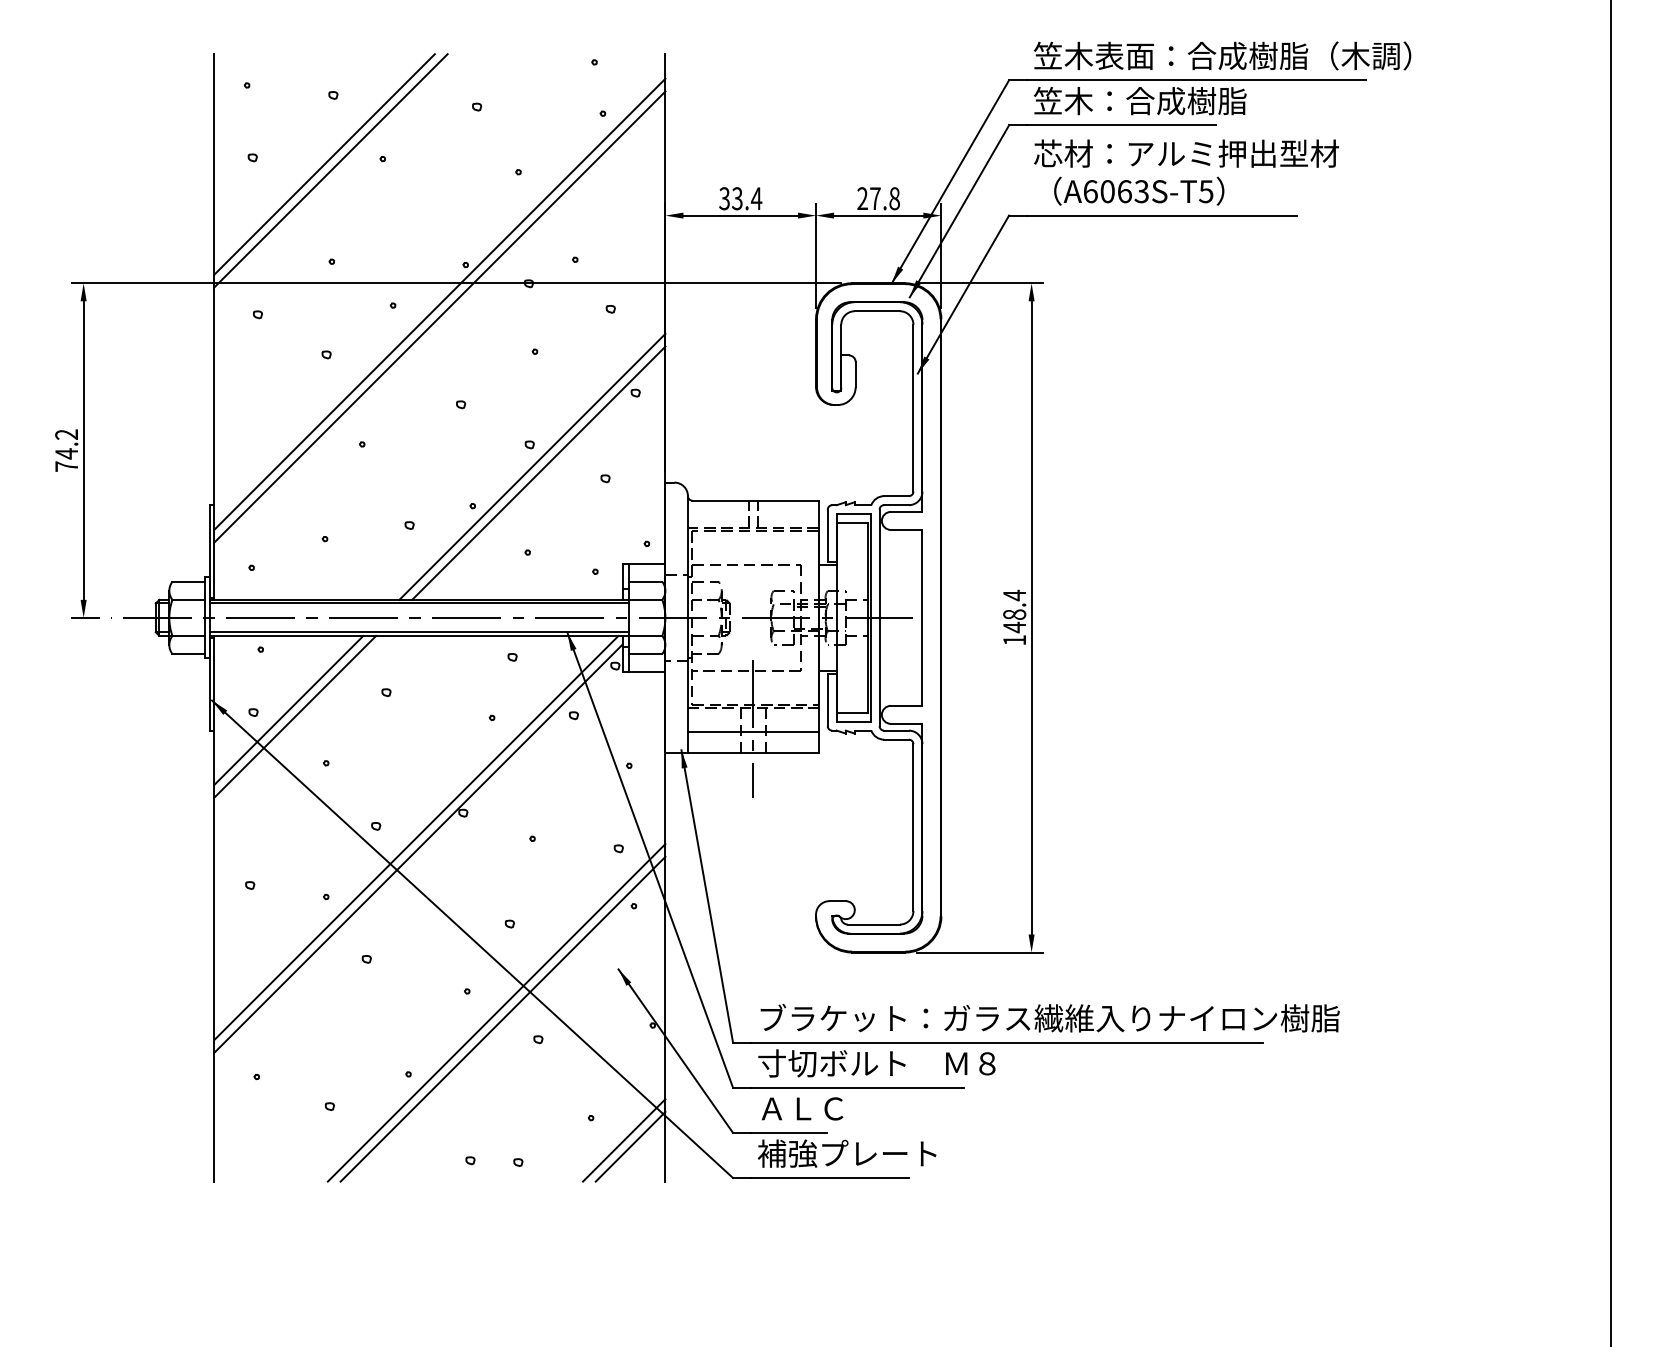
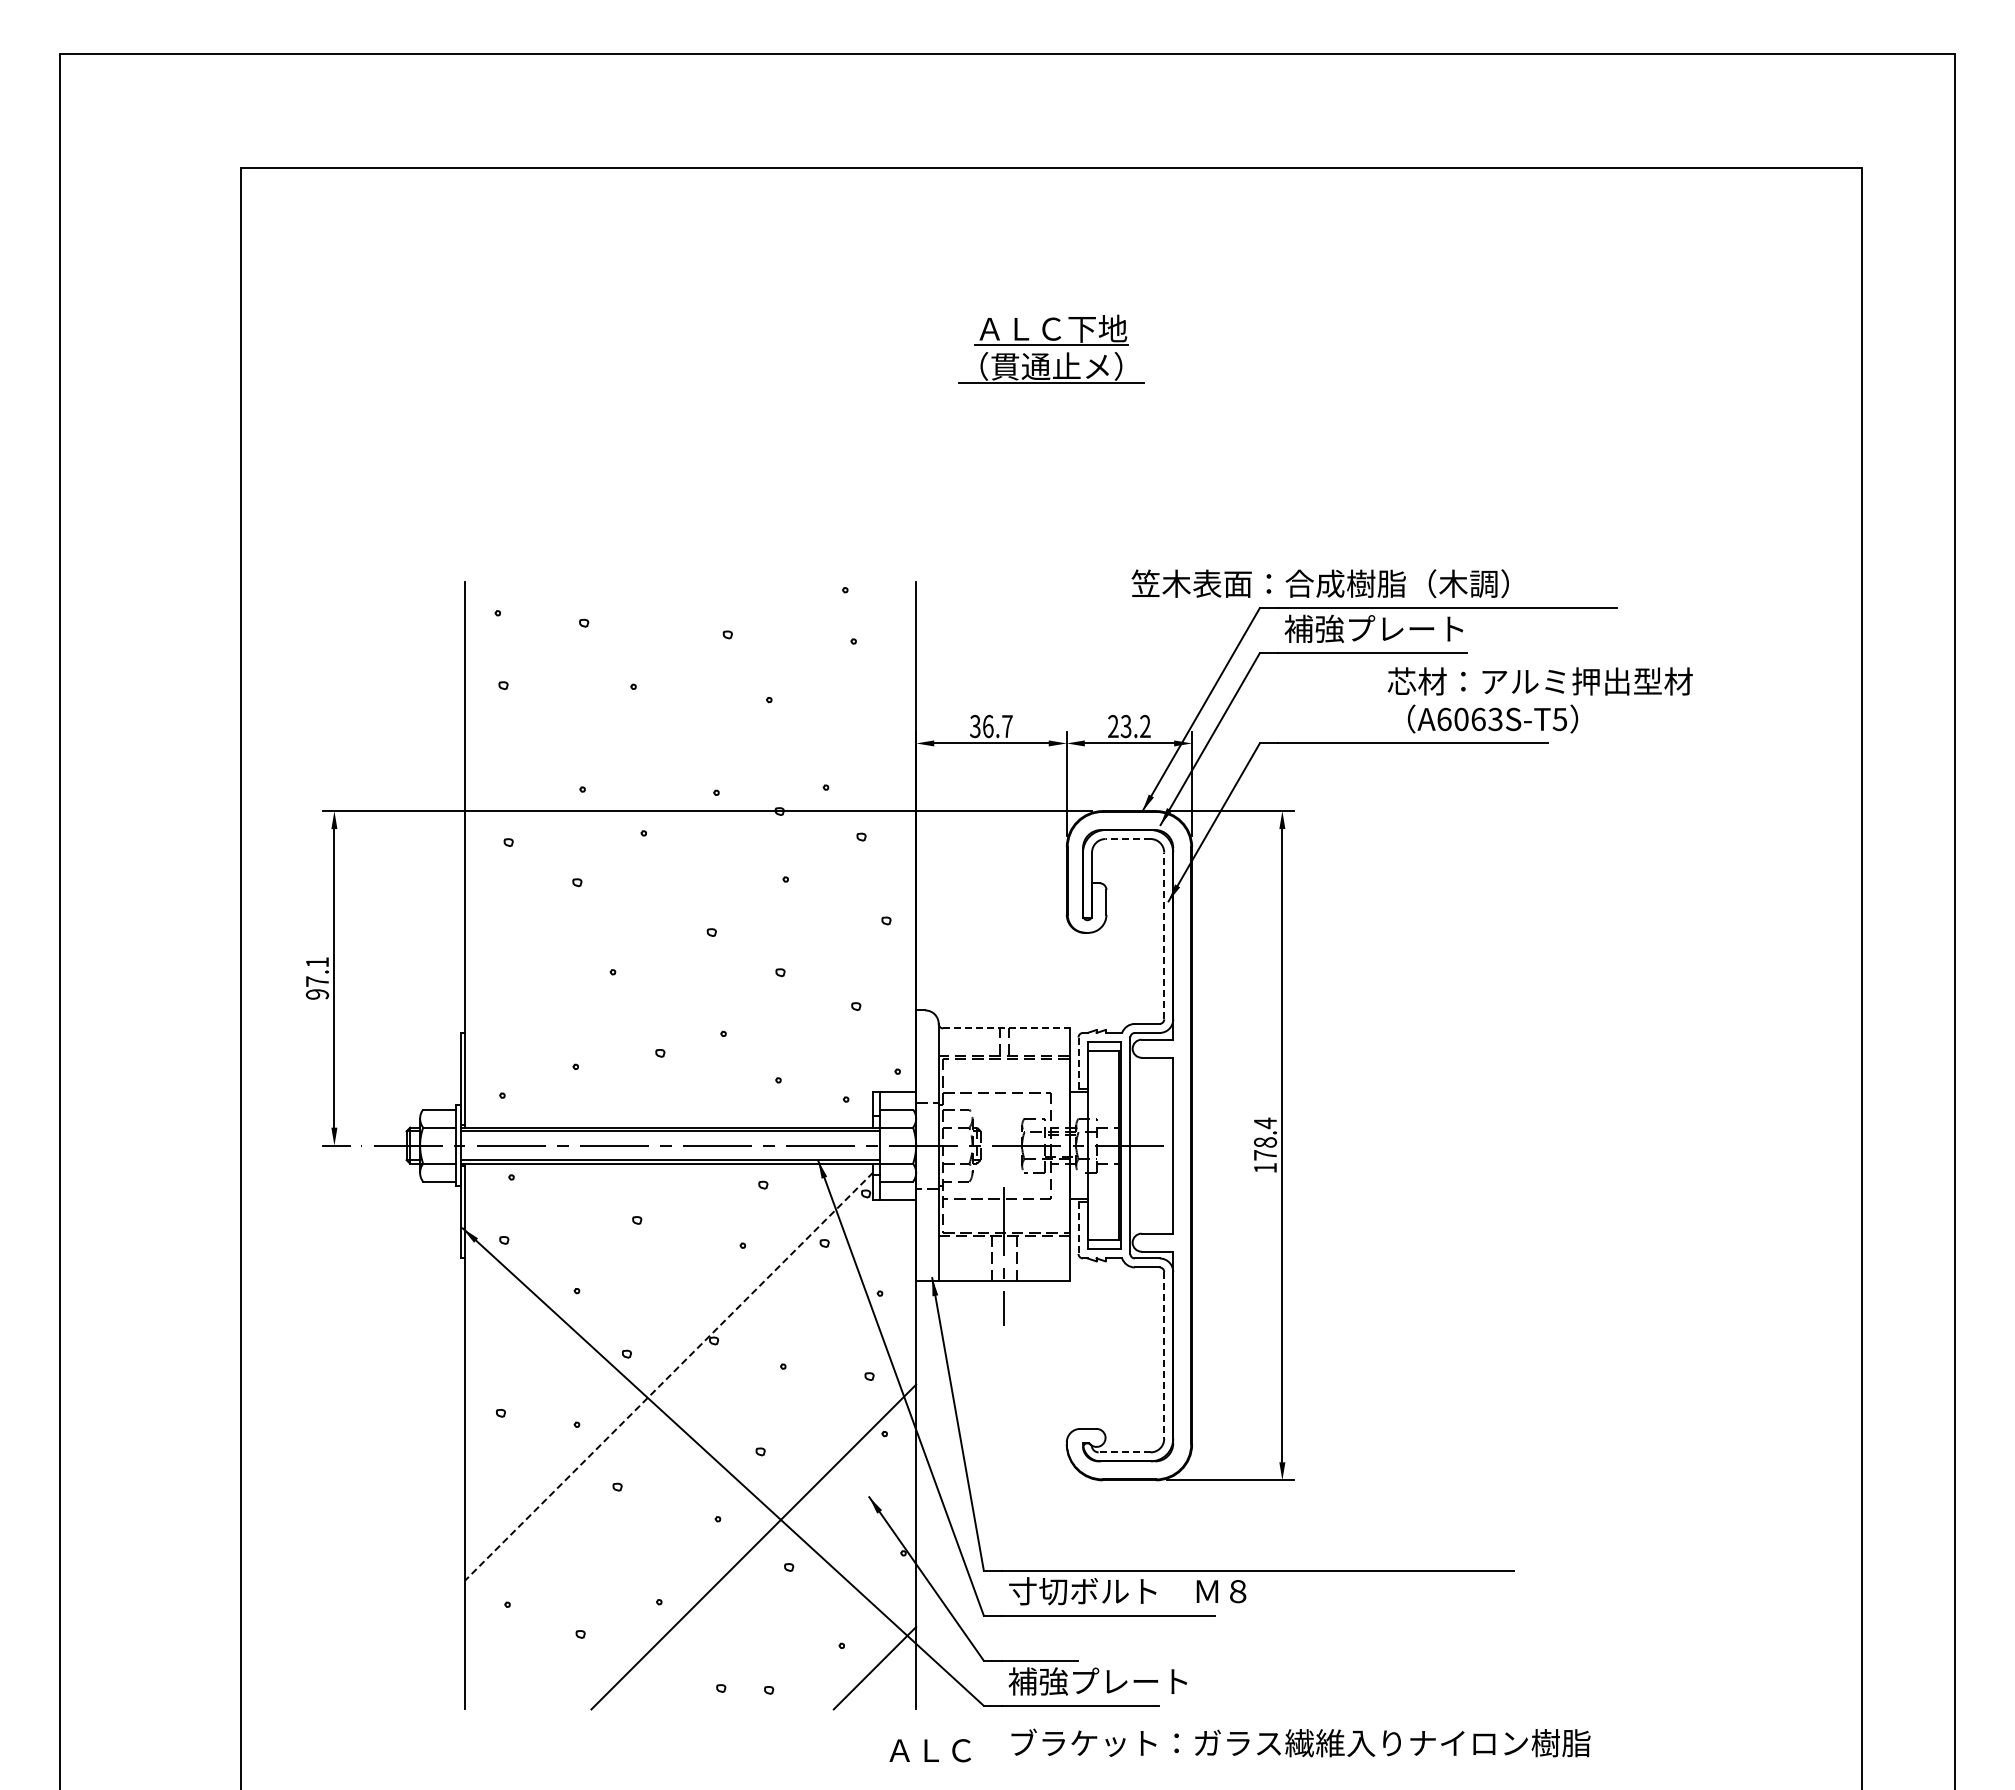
text: (1221, 55) -> (1319, 583), moved
text: (1139, 100) -> (1390, 628), 笠木：合成樹脂 -> 補強プレート
line: (324, 163) -> (575, 691), removed
line: (330, 170) -> (581, 698), removed
text: (1185, 172) -> (1539, 700), moved
text: (746, 198) -> (997, 726), 33.4 -> 36.7
text: (884, 198) -> (1135, 726), 27.8 -> 23.2
line: (439, 303) -> (690, 831), removed
line: (877, 311) -> (1128, 839), solid -> dashed
line: (439, 316) -> (690, 844), removed
line: (913, 407) -> (1164, 935), solid -> dashed
text: (66, 450) -> (317, 978), 74.2 -> 97.1
line: (532, 466) -> (783, 994), removed
line: (538, 472) -> (789, 1000), removed
line: (755, 500) -> (1006, 1028), solid -> dashed
line: (827, 535) -> (1078, 1063), solid -> dashed
text: (1014, 627) -> (1265, 1155), 148.4 -> 178.4
line: (827, 700) -> (1078, 1228), solid -> dashed
line: (288, 709) -> (539, 1237), removed
line: (294, 716) -> (545, 1244), removed
line: (752, 731) -> (1003, 1259), removed
line: (913, 827) -> (1164, 1355), solid -> dashed
line: (416, 837) -> (667, 1365), removed
line: (418, 848) -> (669, 1376), solid -> dashed
line: (873, 924) -> (1124, 1452), solid -> dashed
line: (496, 1012) -> (747, 1540), removed
text: (1049, 1017) -> (1300, 1742), moved
text: (801, 1108) -> (929, 1750), moved
line: (630, 1146) -> (881, 1674), removed

